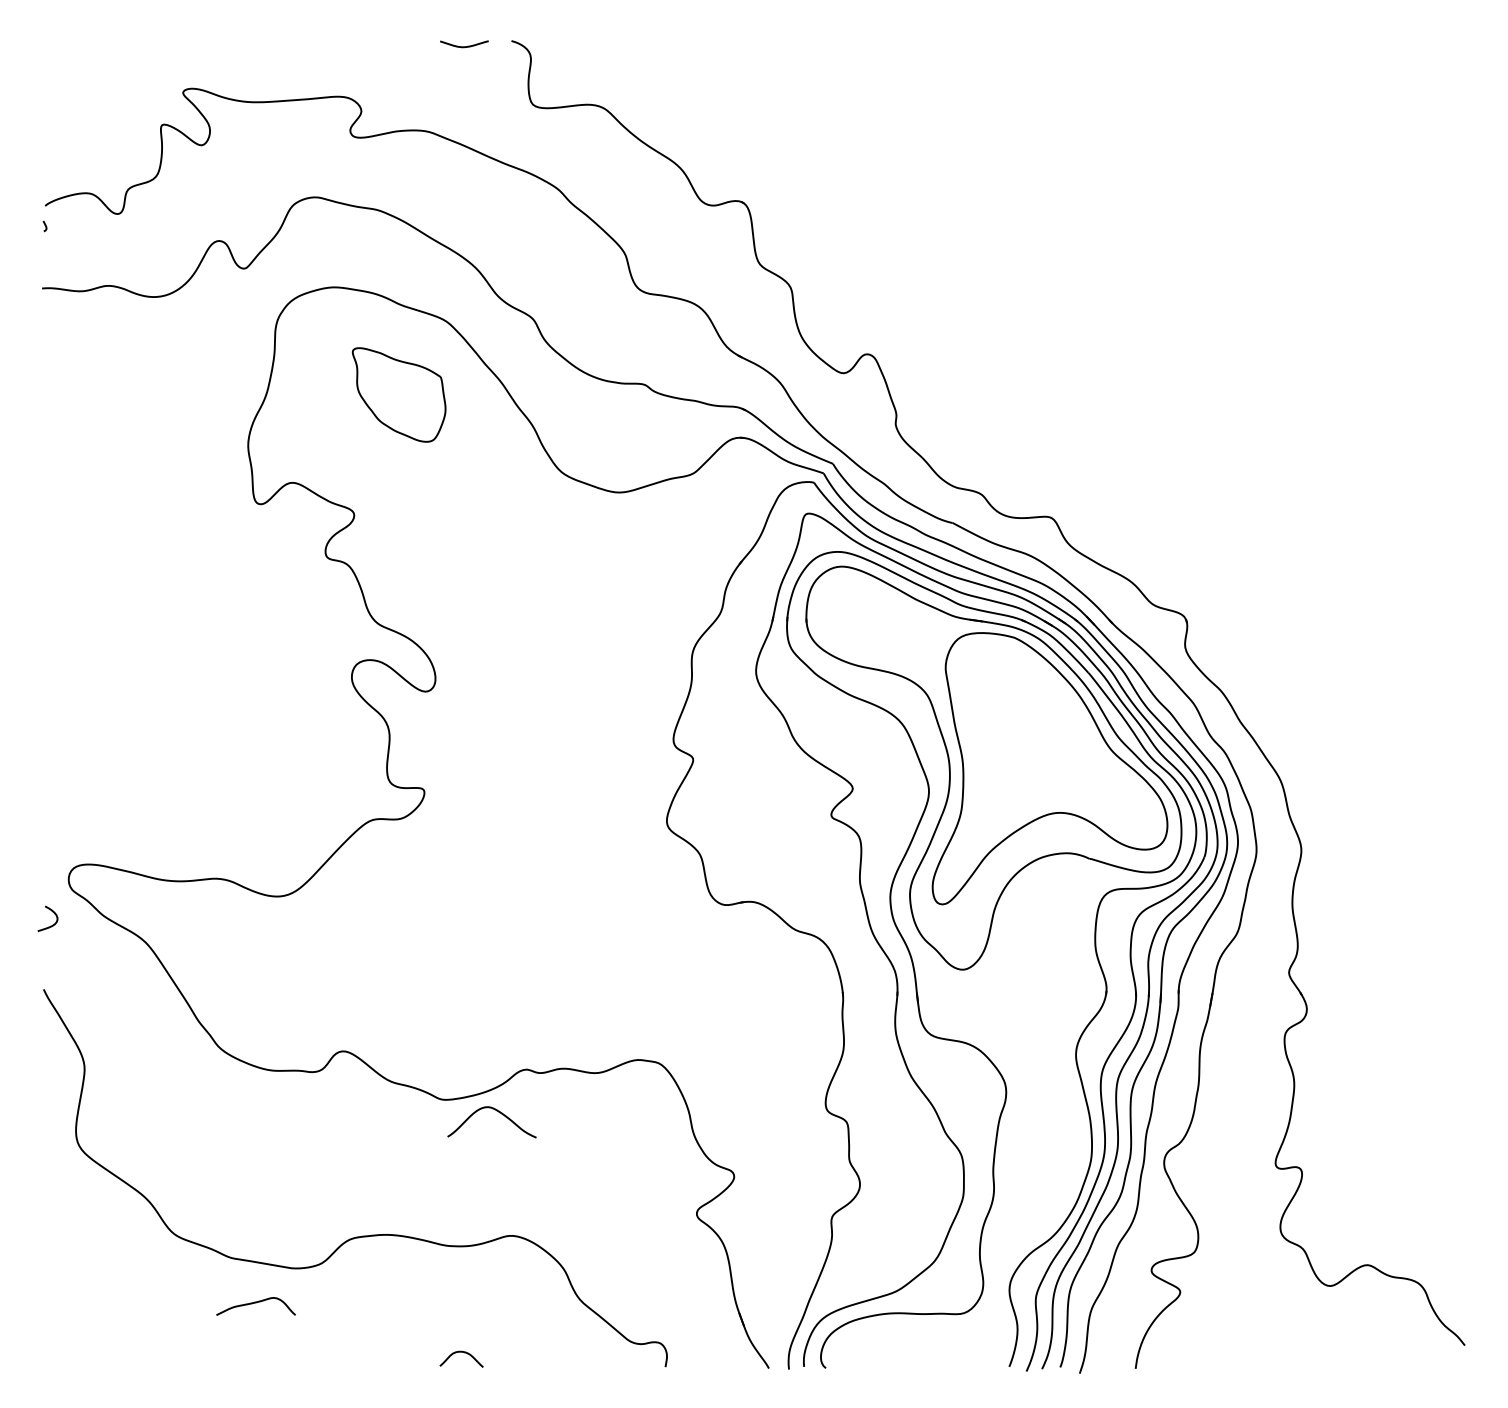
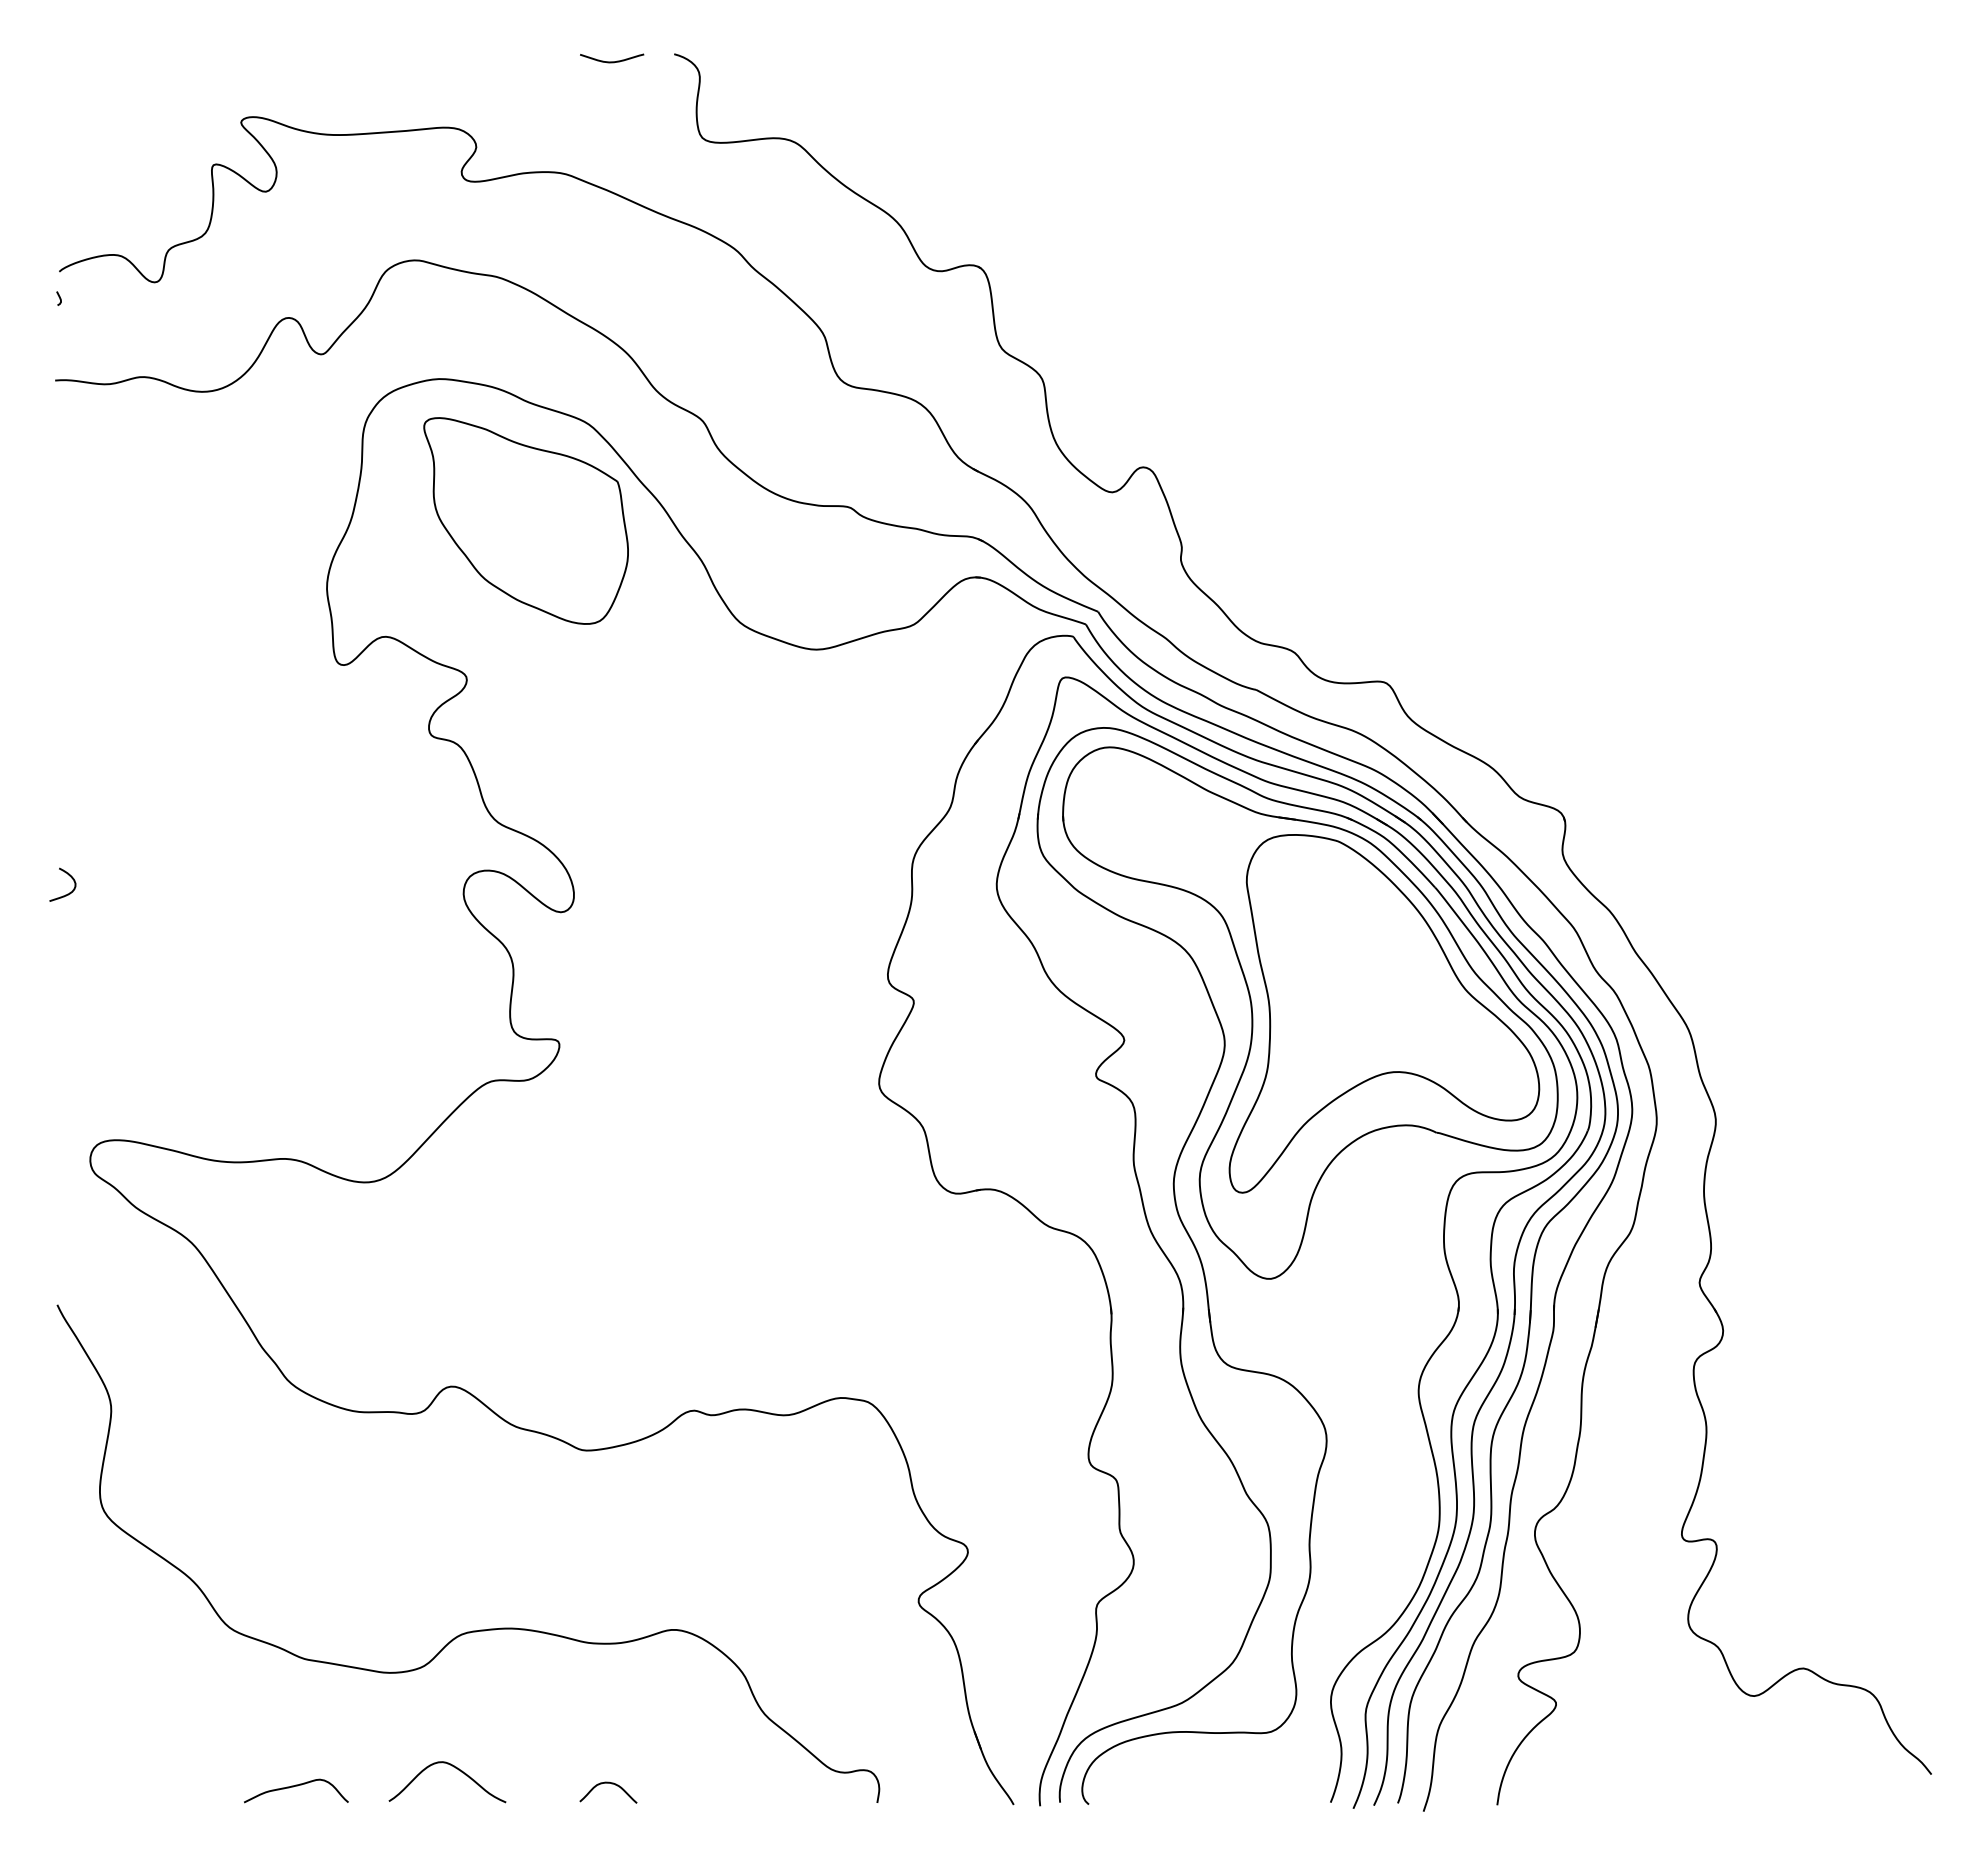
part: (398, 394) -> (525, 520), size x1.67
curve: (51, 925) -> (67, 893), moved
curve: (498, 1111) -> (455, 1768), moved
curve: (256, 1303) -> (296, 1786), moved

